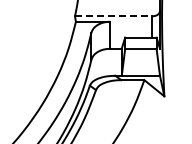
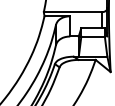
line: (113, 16) -> (72, 12), dashed -> solid

